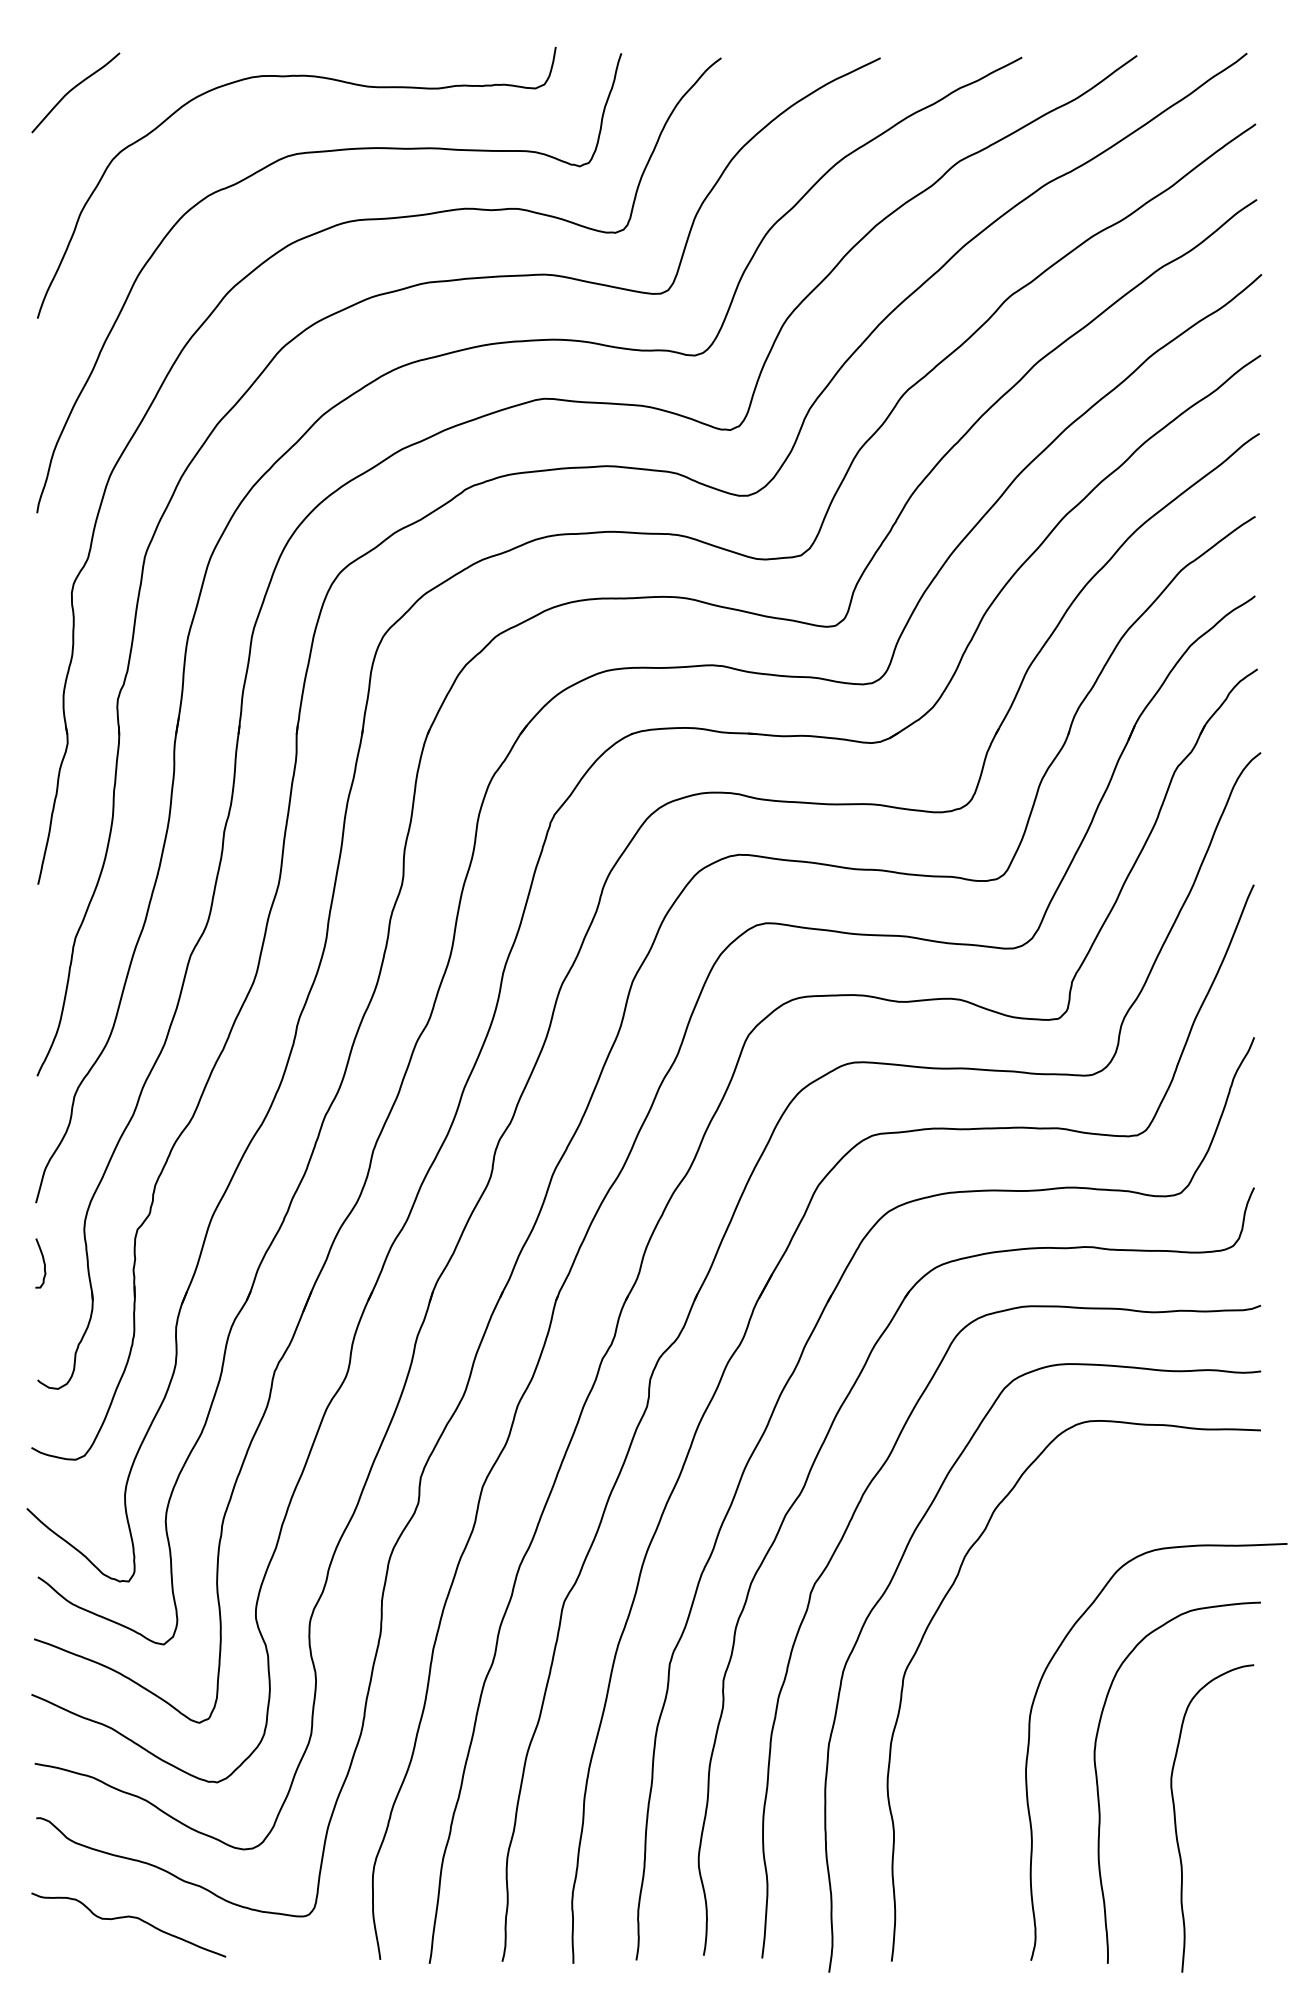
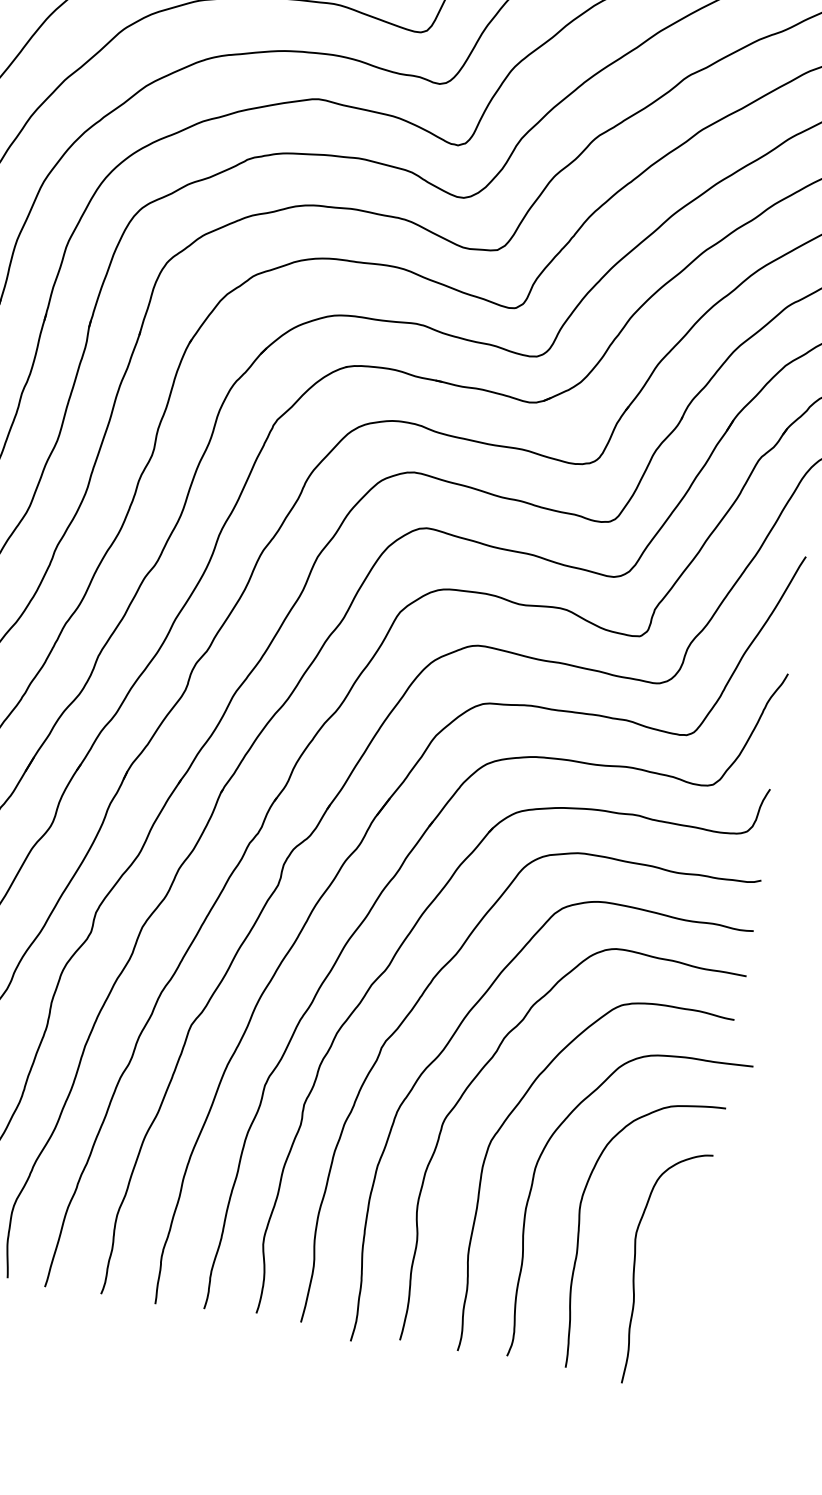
curve: (980, 1668) -> (502, 1125), added

